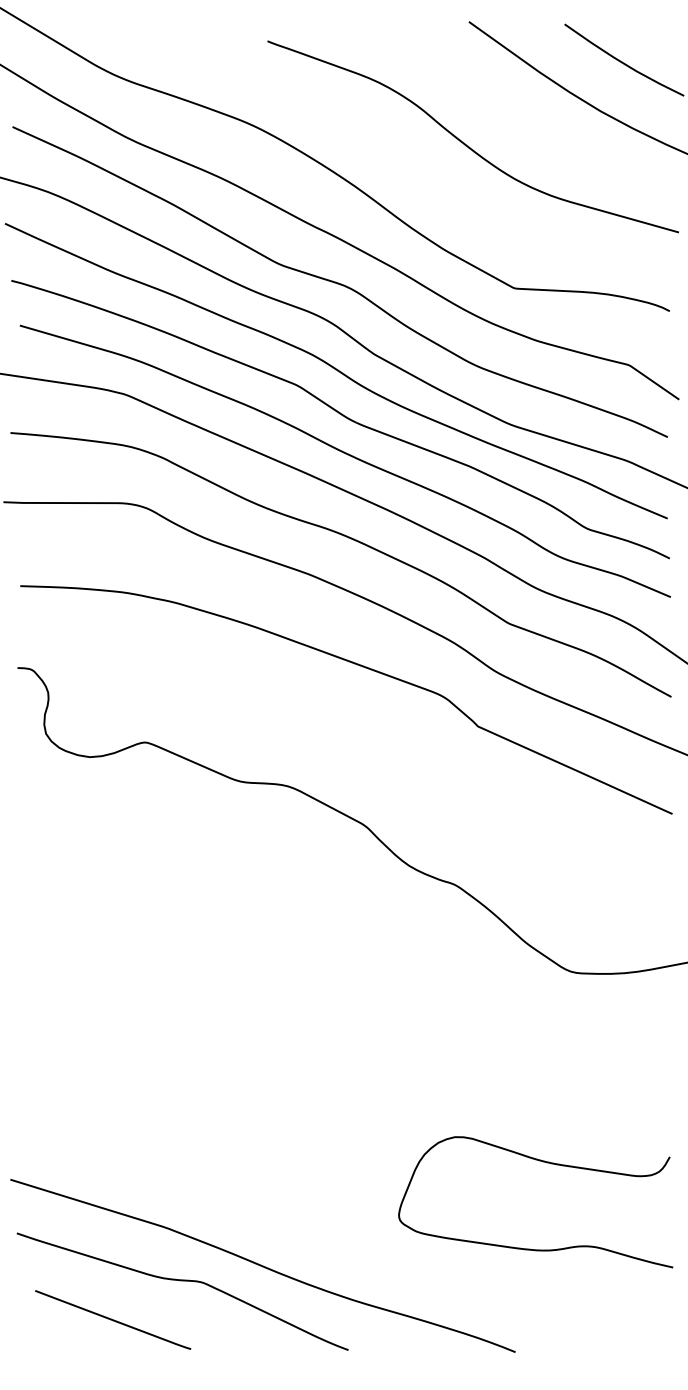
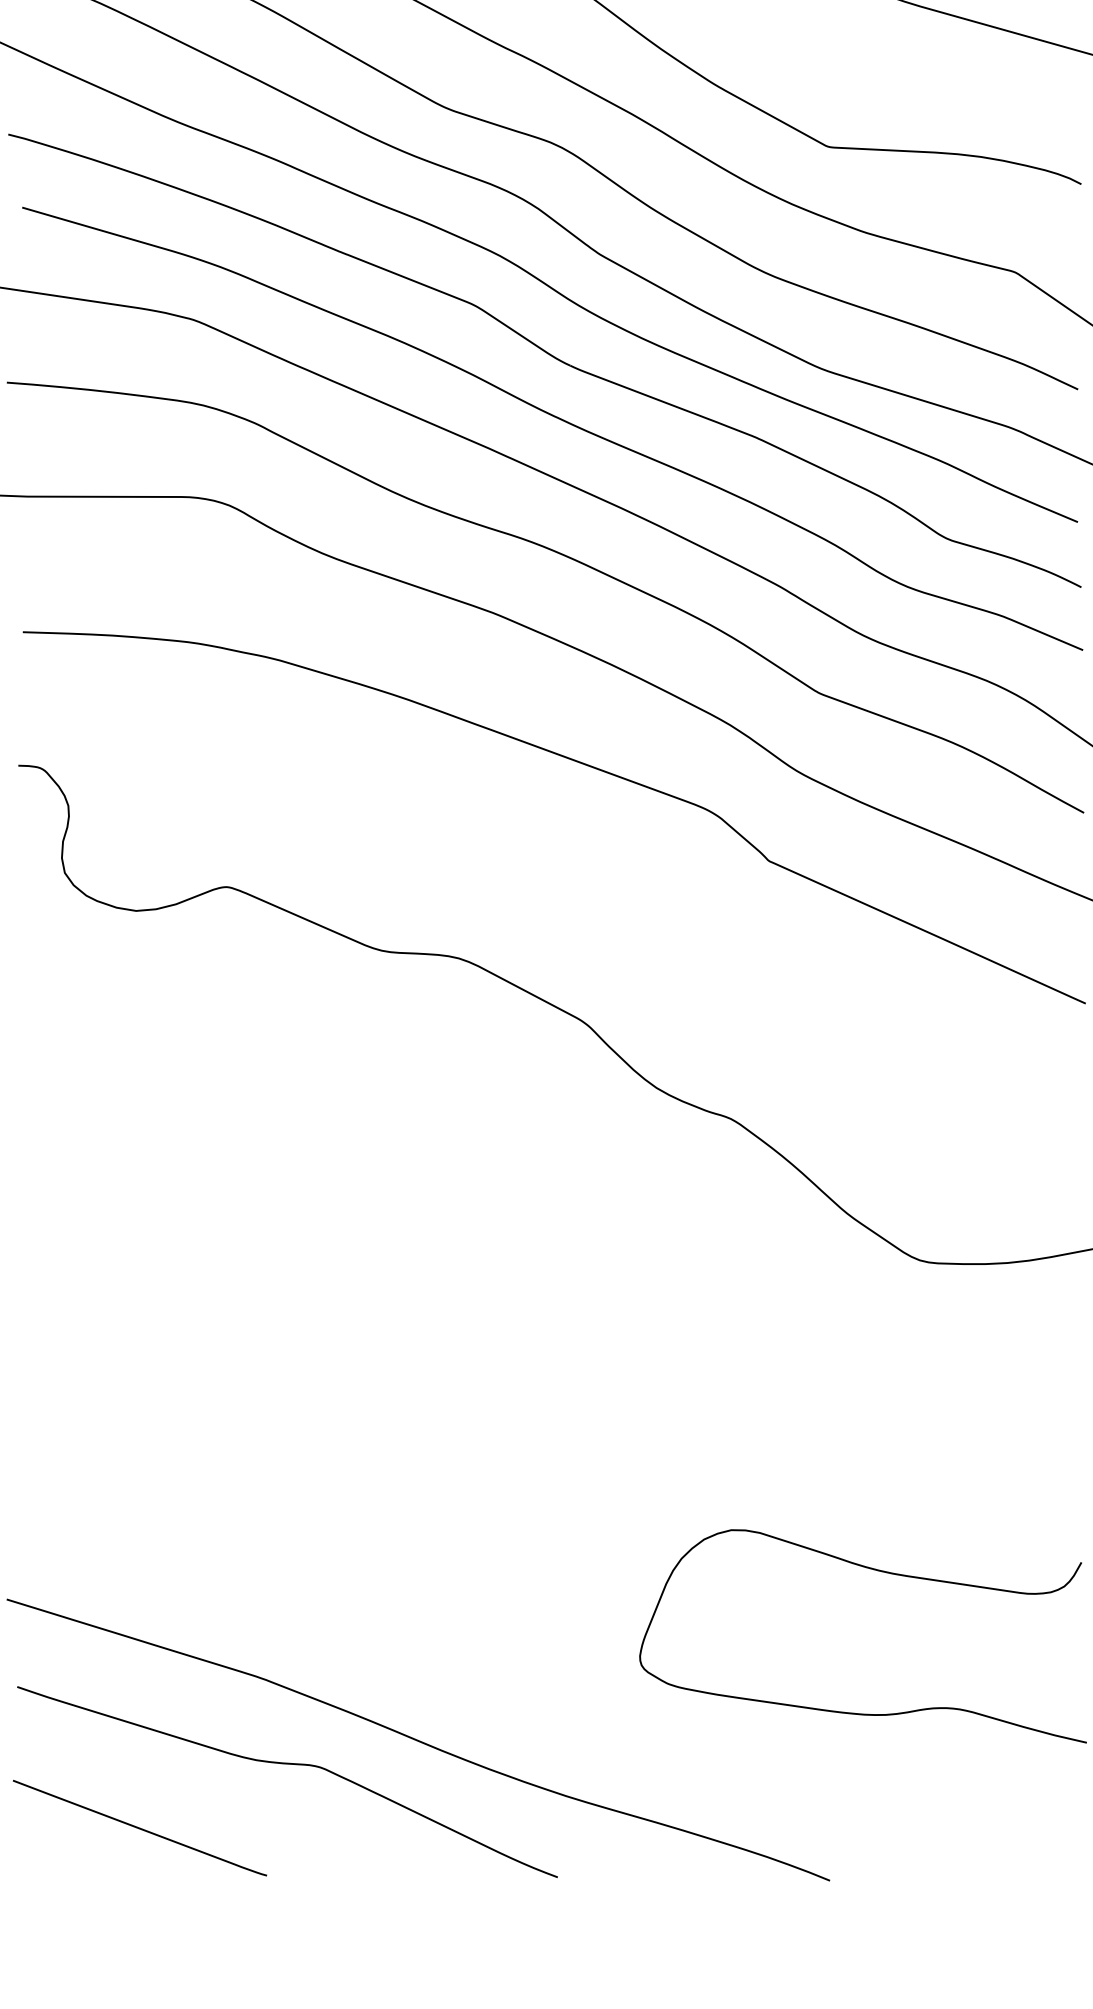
line: (113, 1319) -> (140, 1827), moved

